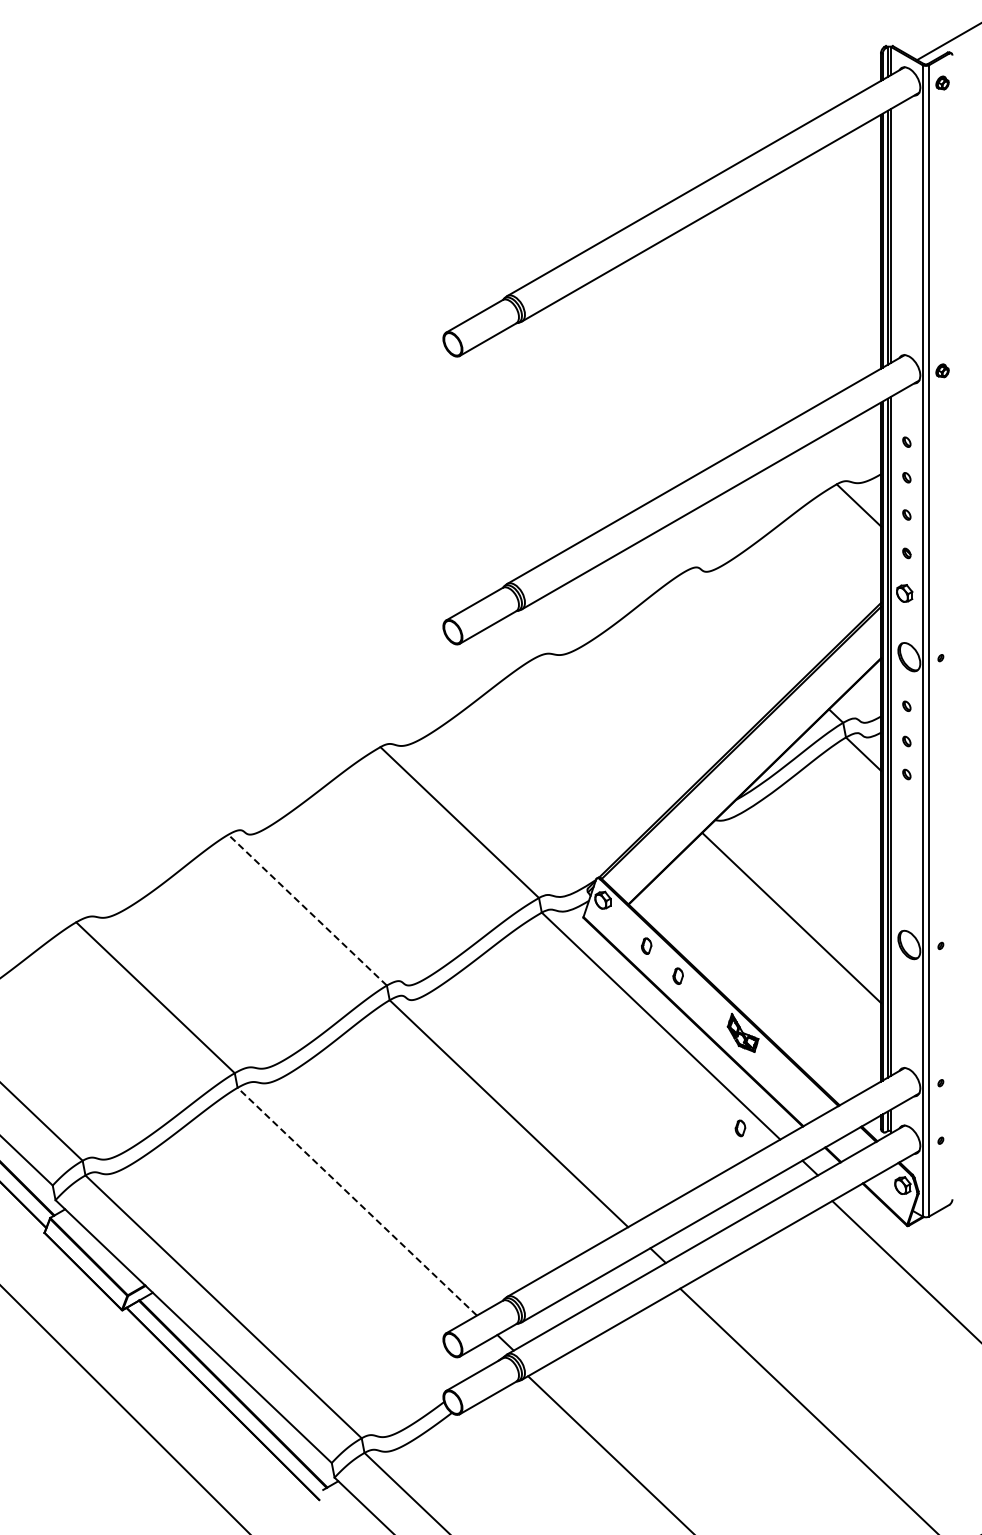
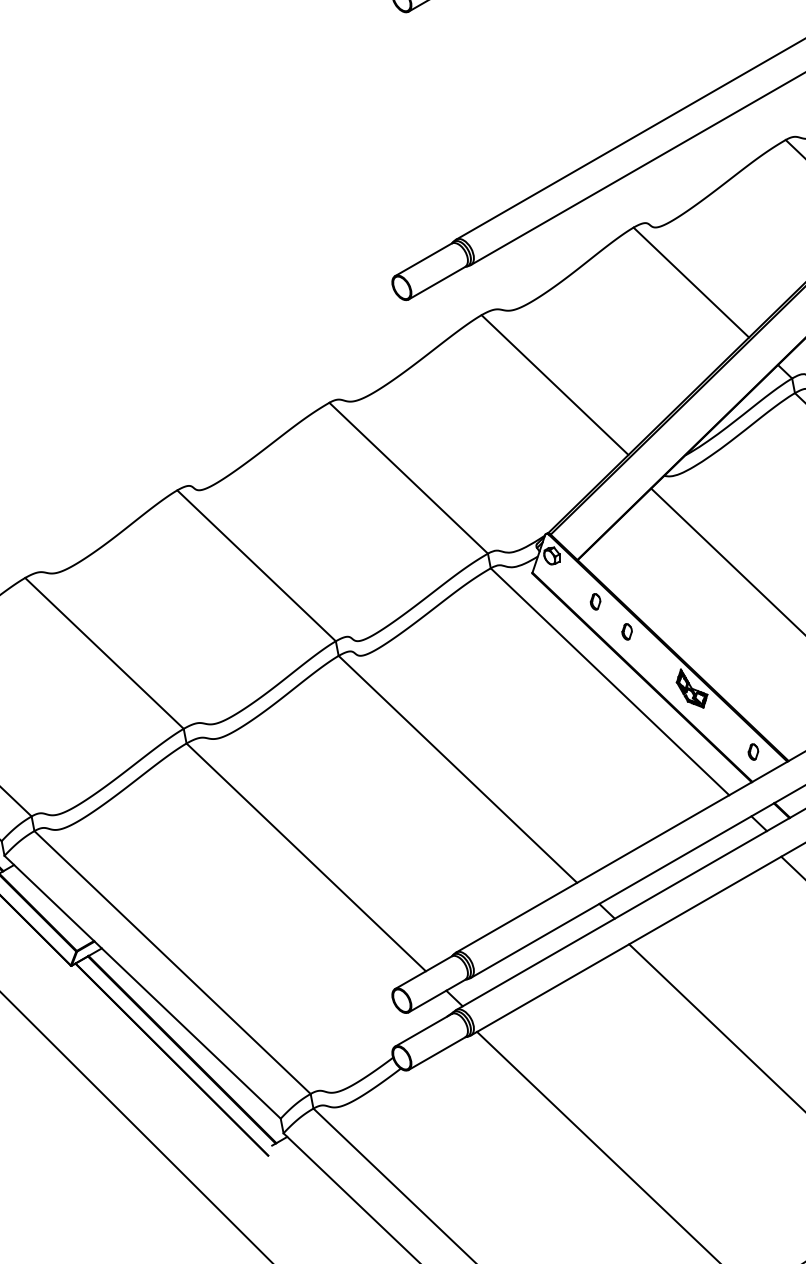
line: (742, 626) -> (691, 282), added
line: (605, 729) -> (554, 385), added
line: (307, 909) -> (256, 565), dashed -> solid
part: (740, 1128) -> (753, 752), moved
line: (356, 1201) -> (305, 857), dashed -> solid

